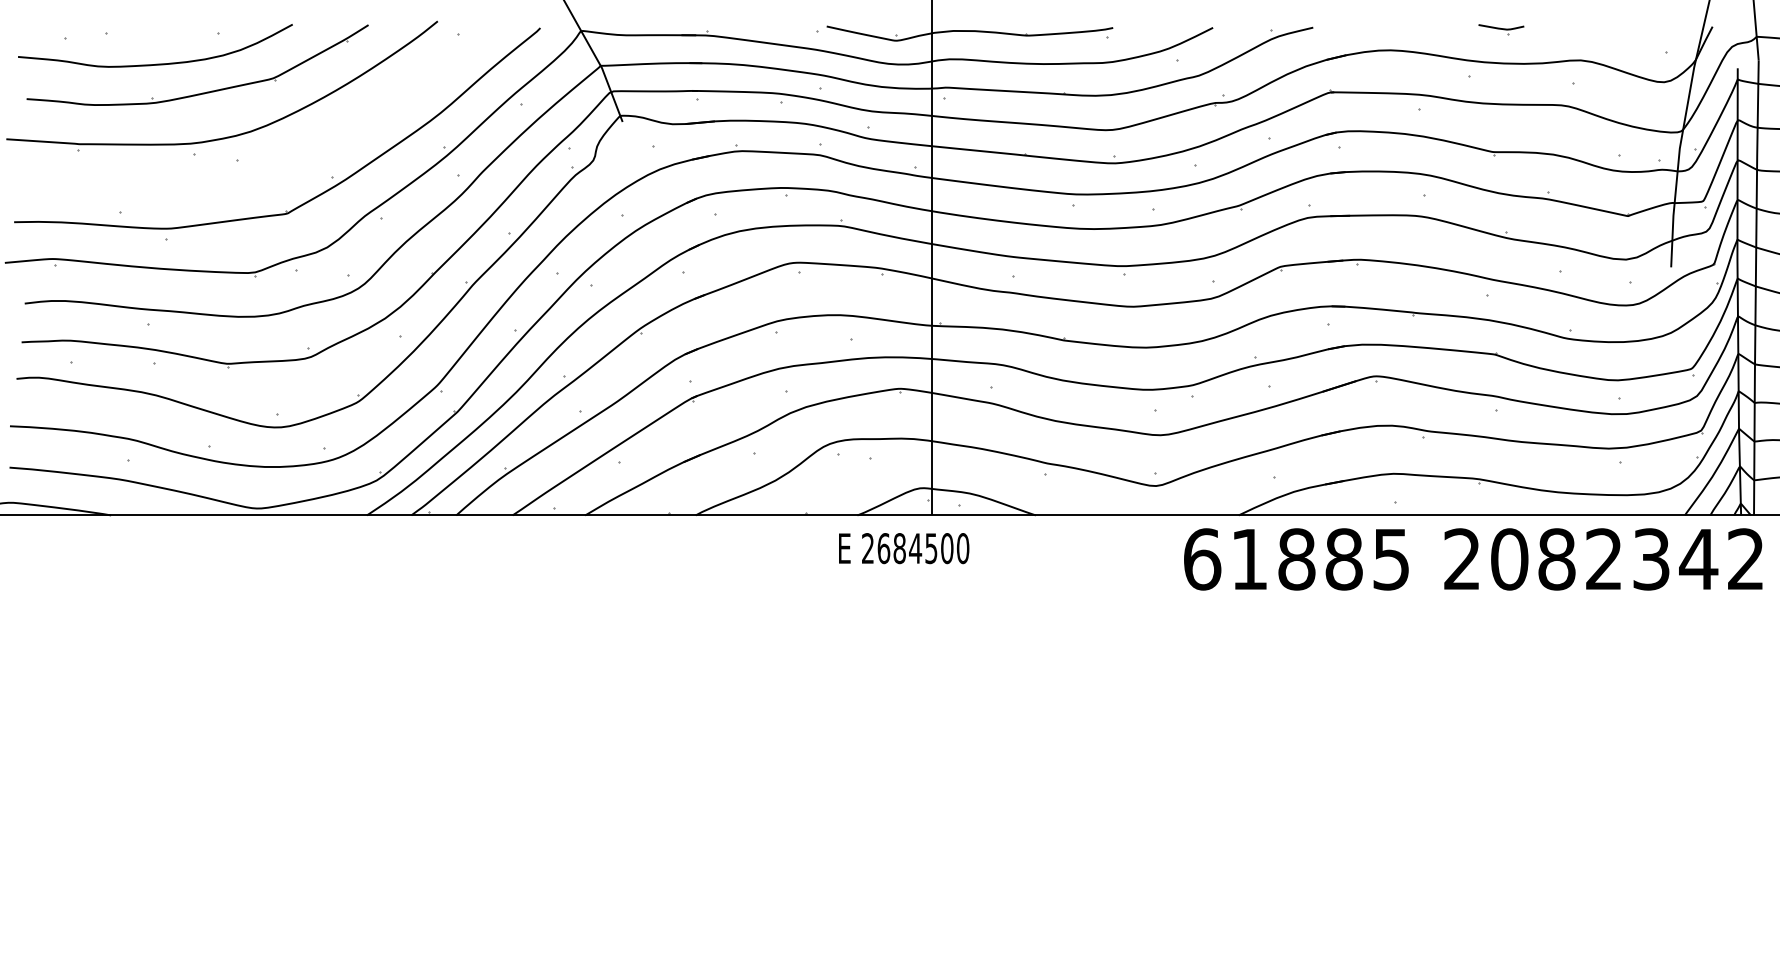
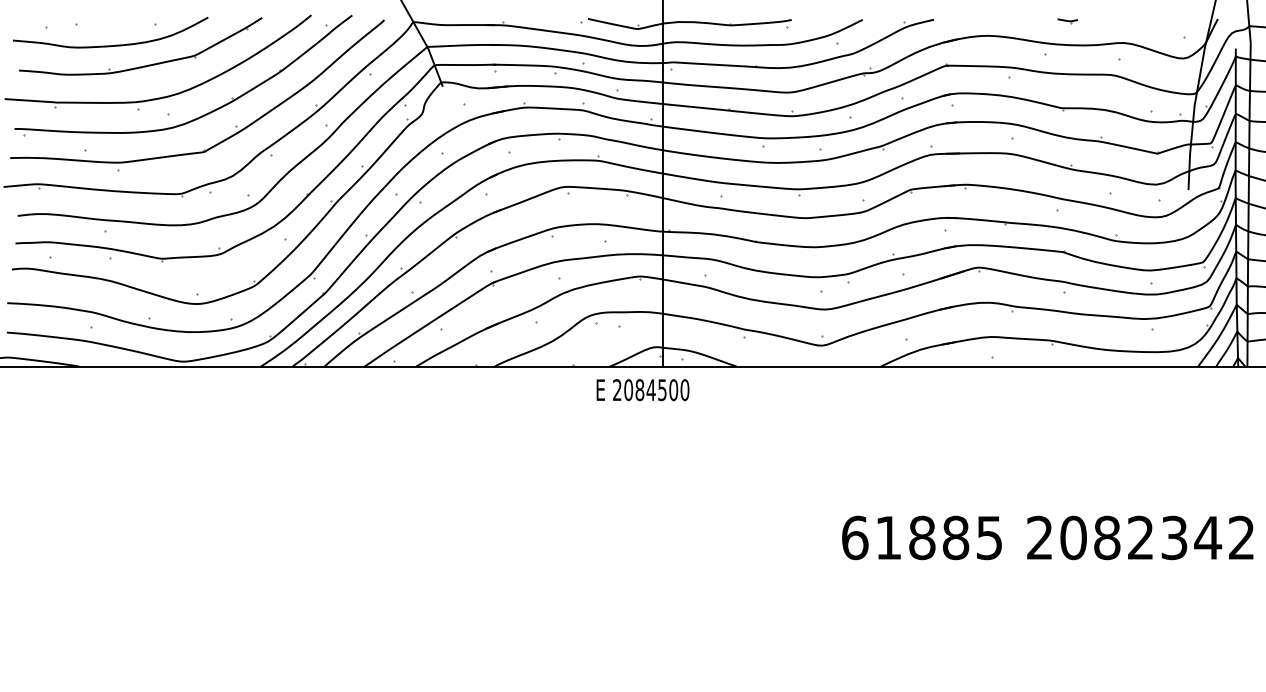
part: (1501, 30) -> (1067, 21), size x0.62
part: (286, 161) -> (203, 114), added
text: (883, 548) -> (628, 390), 2684500 -> 2084500
text: (1473, 559) -> (1047, 537), moved

